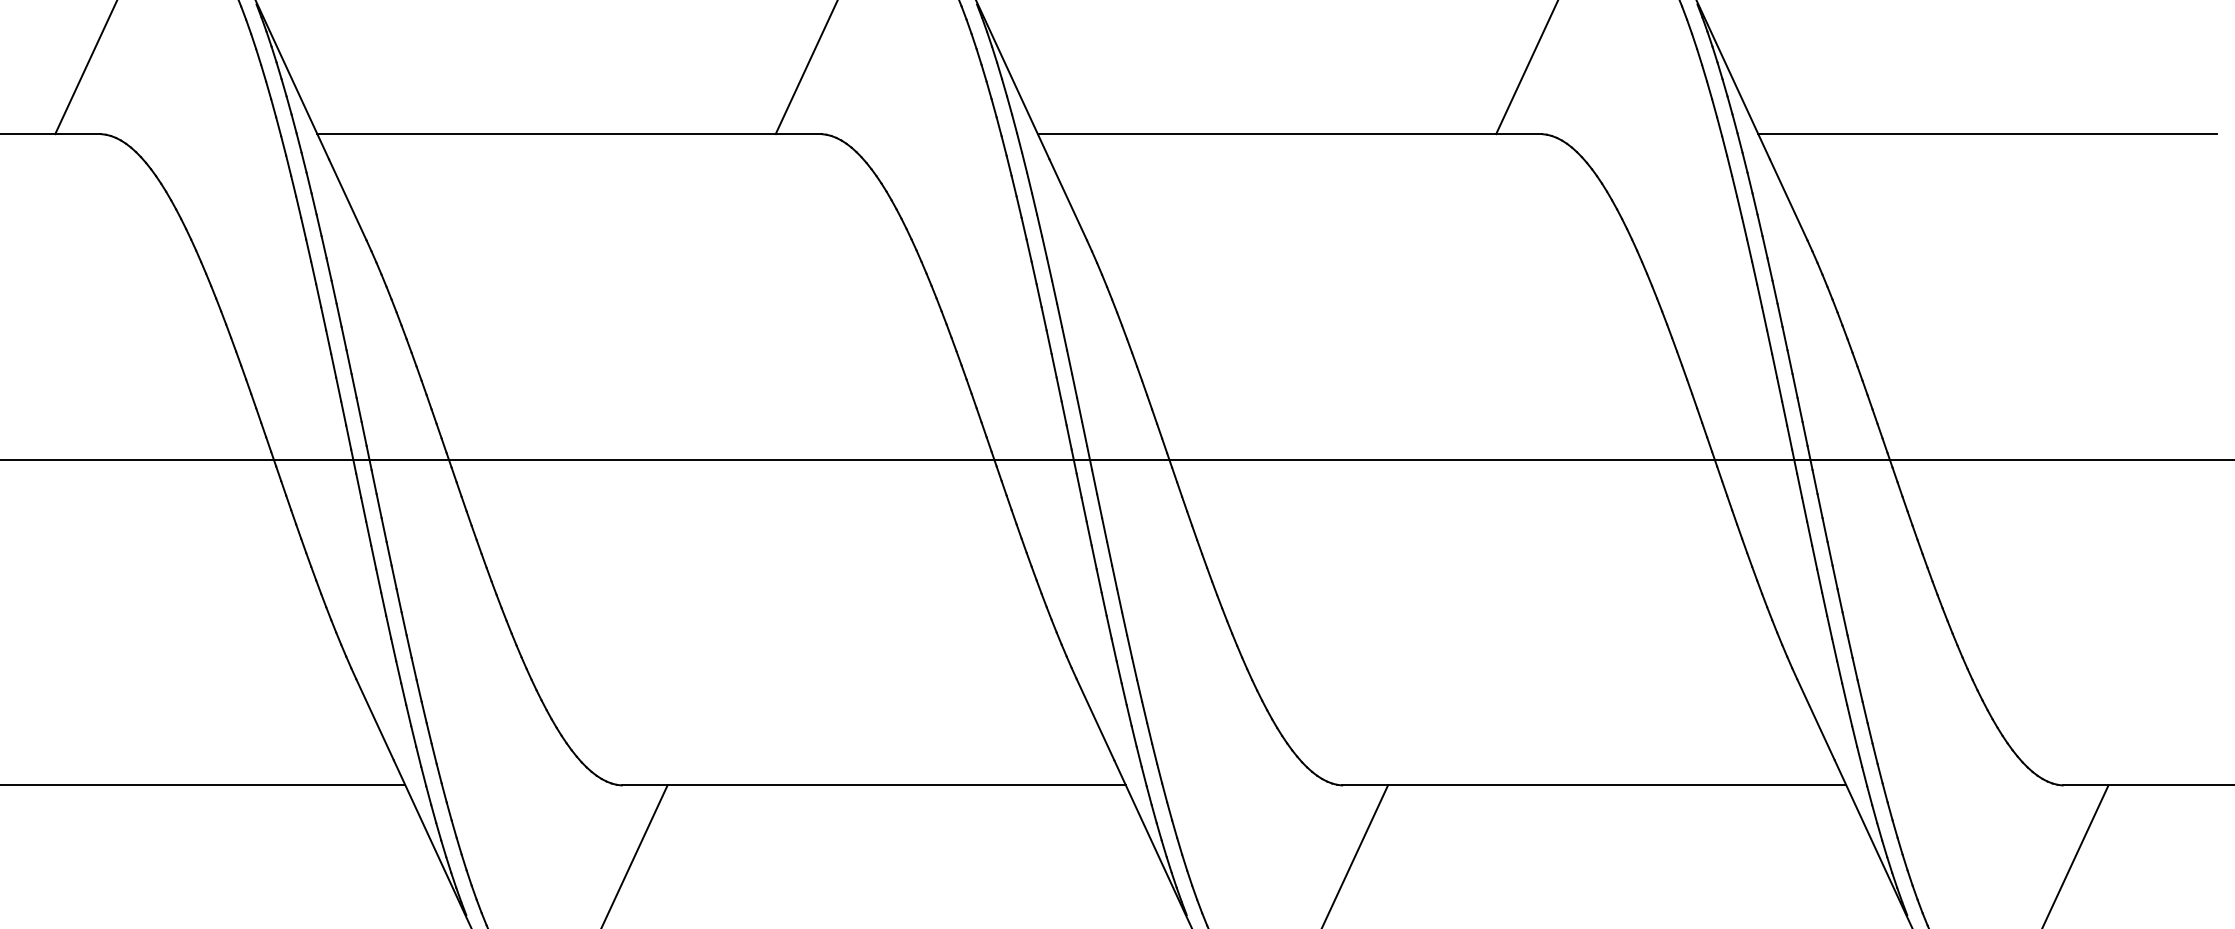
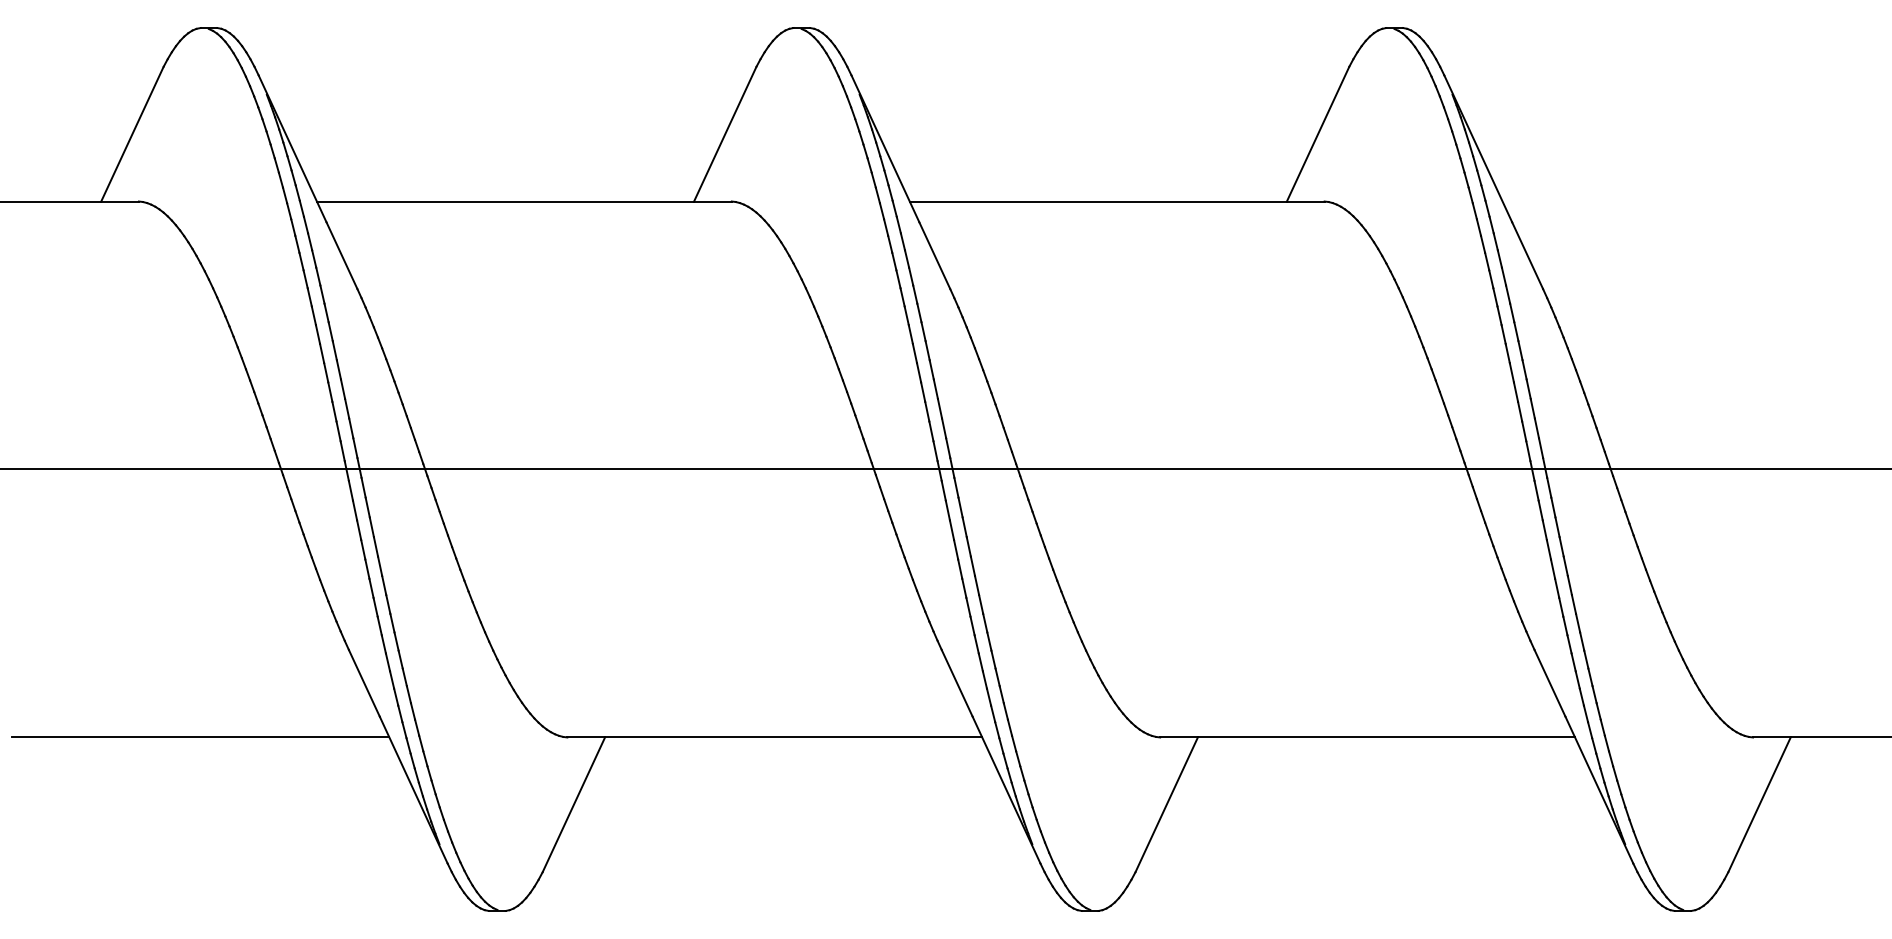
line: (1986, 134) -> (1690, 201), removed

